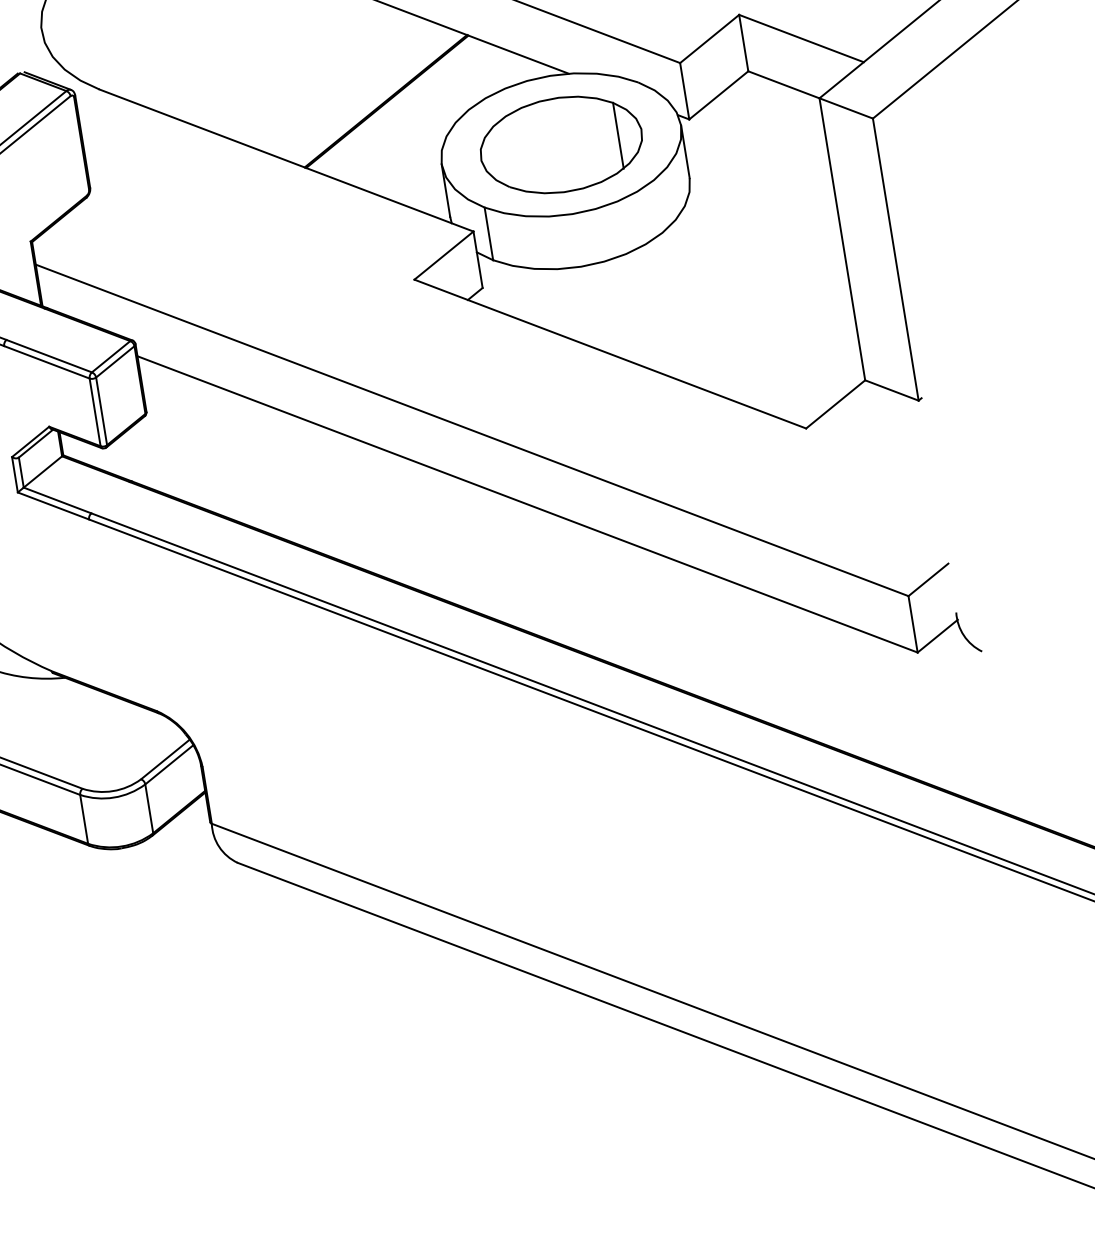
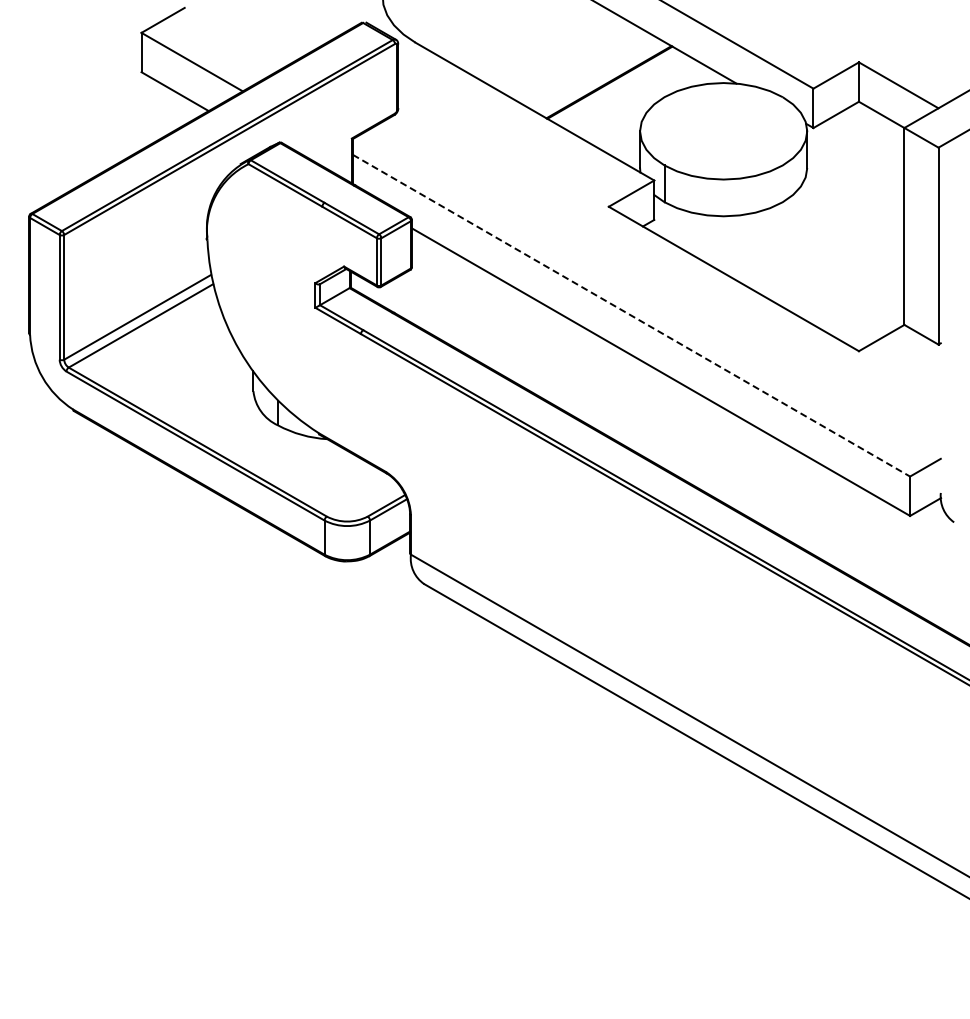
part: (561, 145) -> (723, 131), removed
line: (472, 430) -> (631, 315), solid -> dashed

